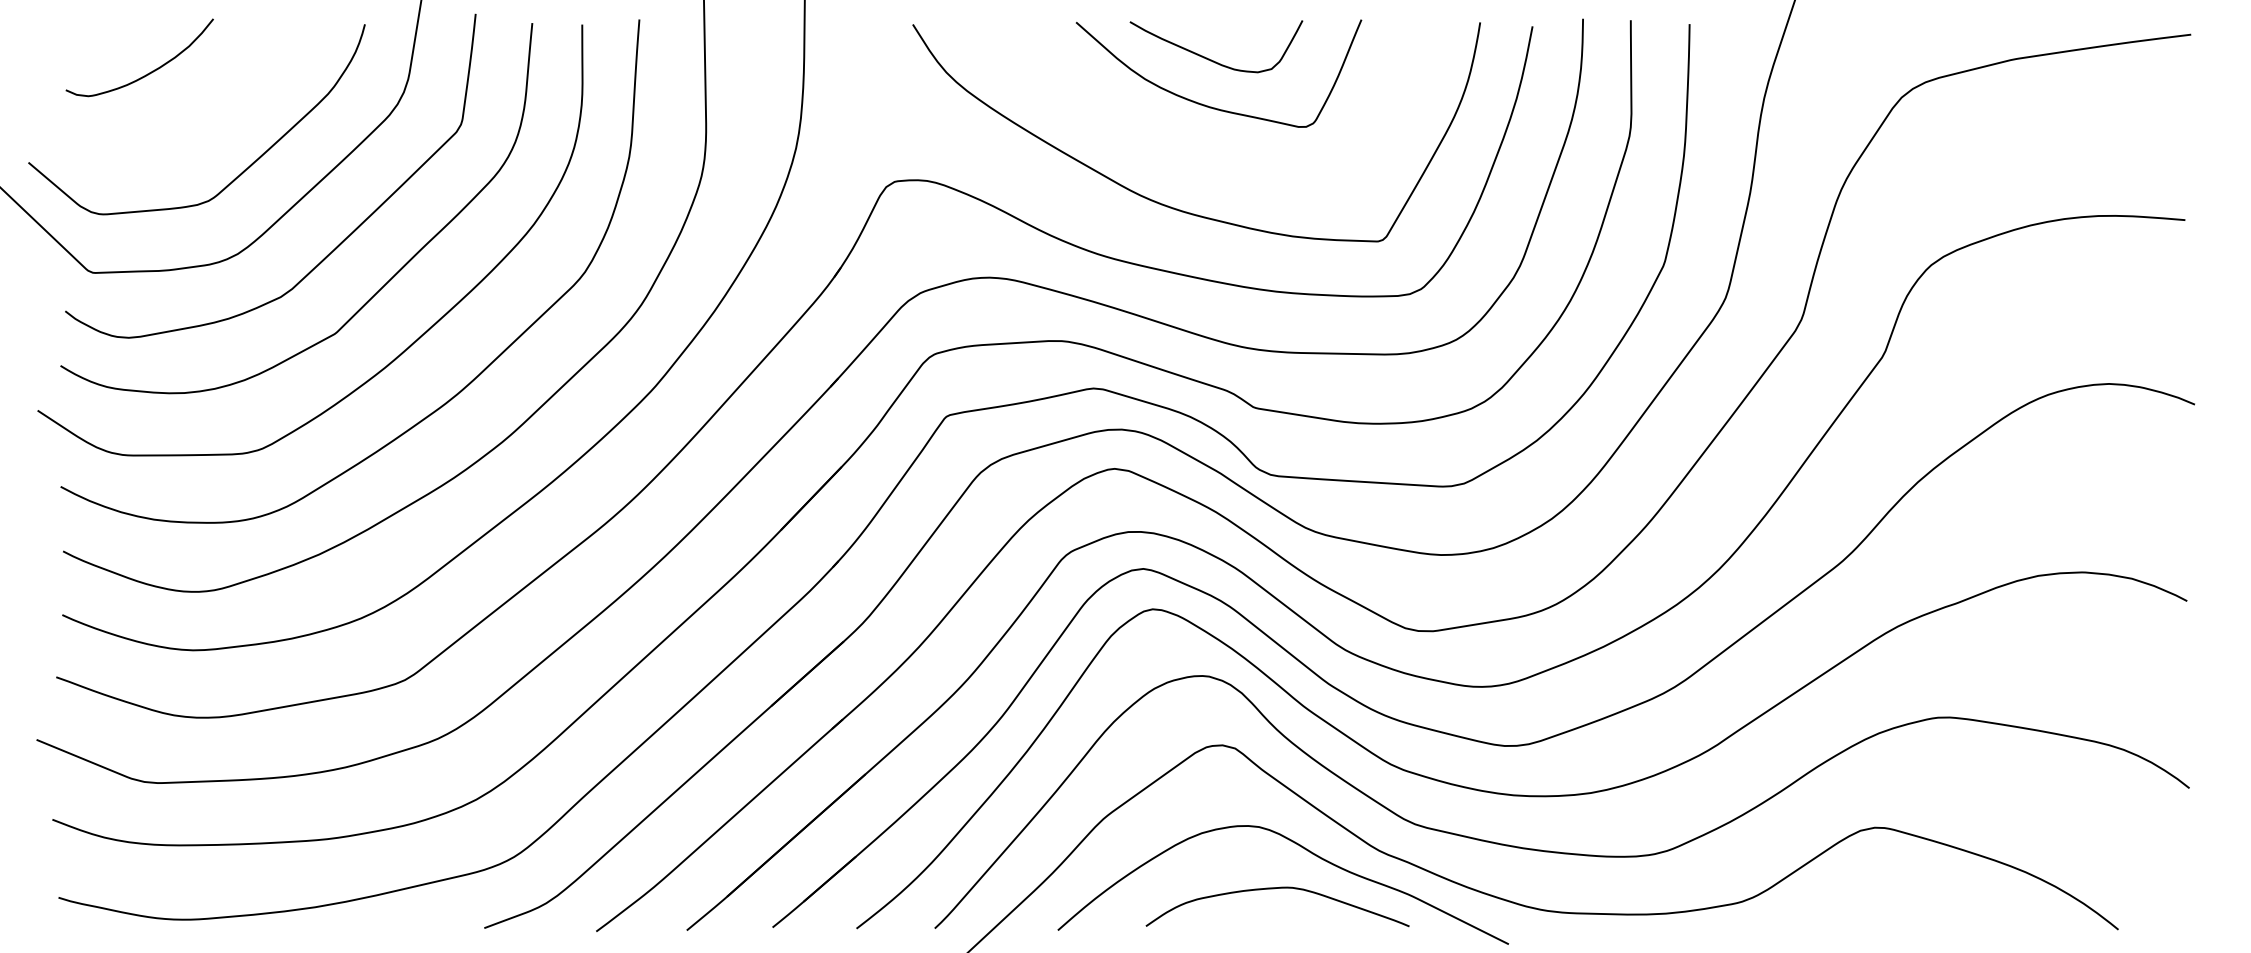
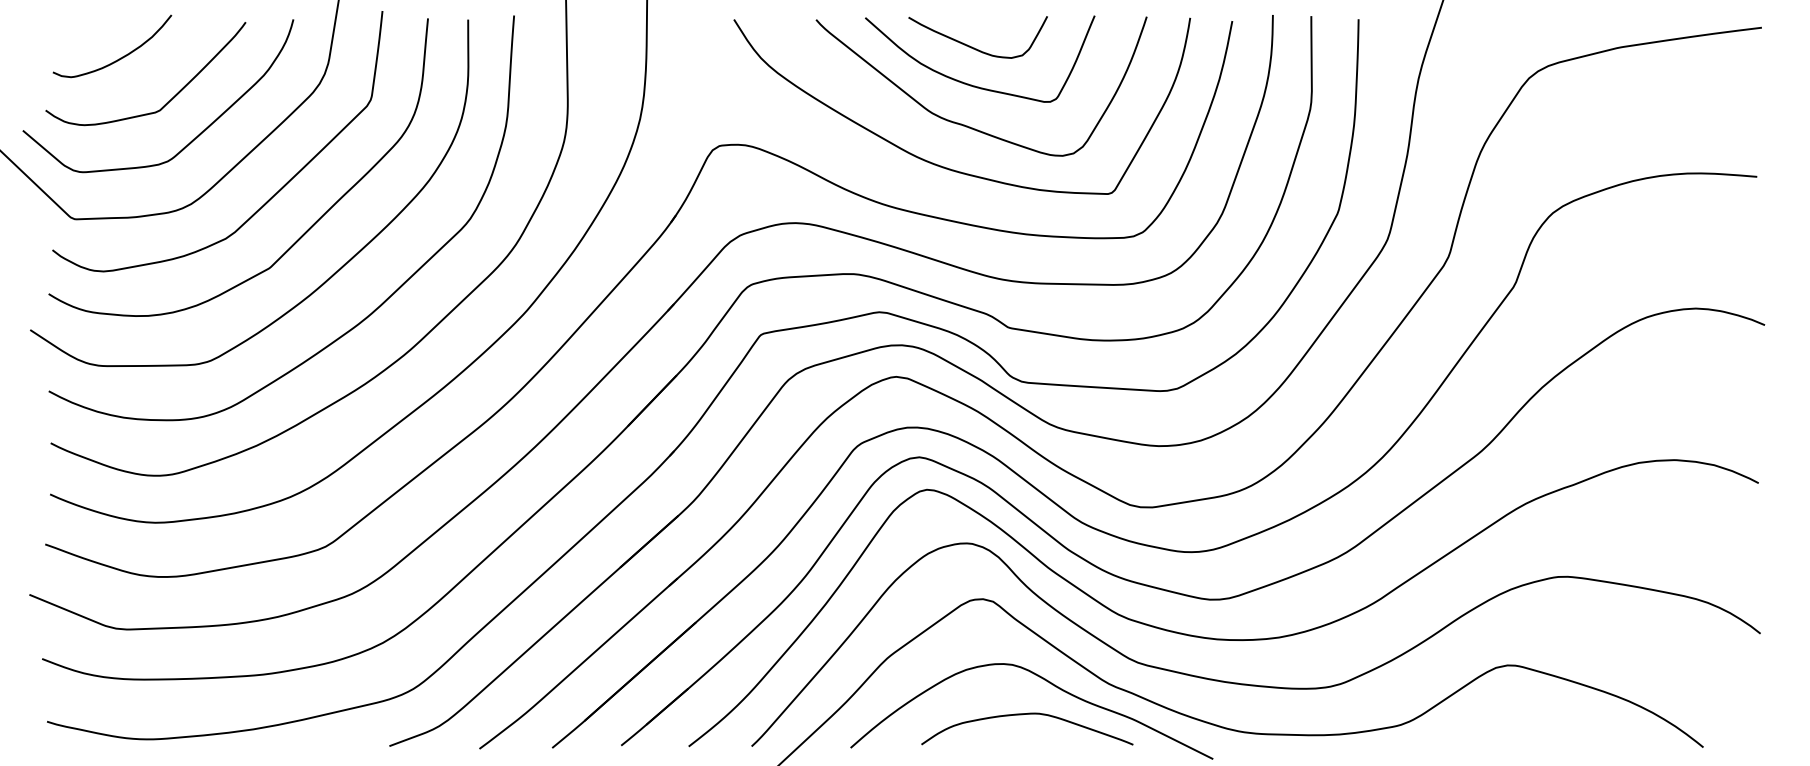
curve: (213, 122) -> (171, 98), added
curve: (1200, 155) -> (965, 124), added

